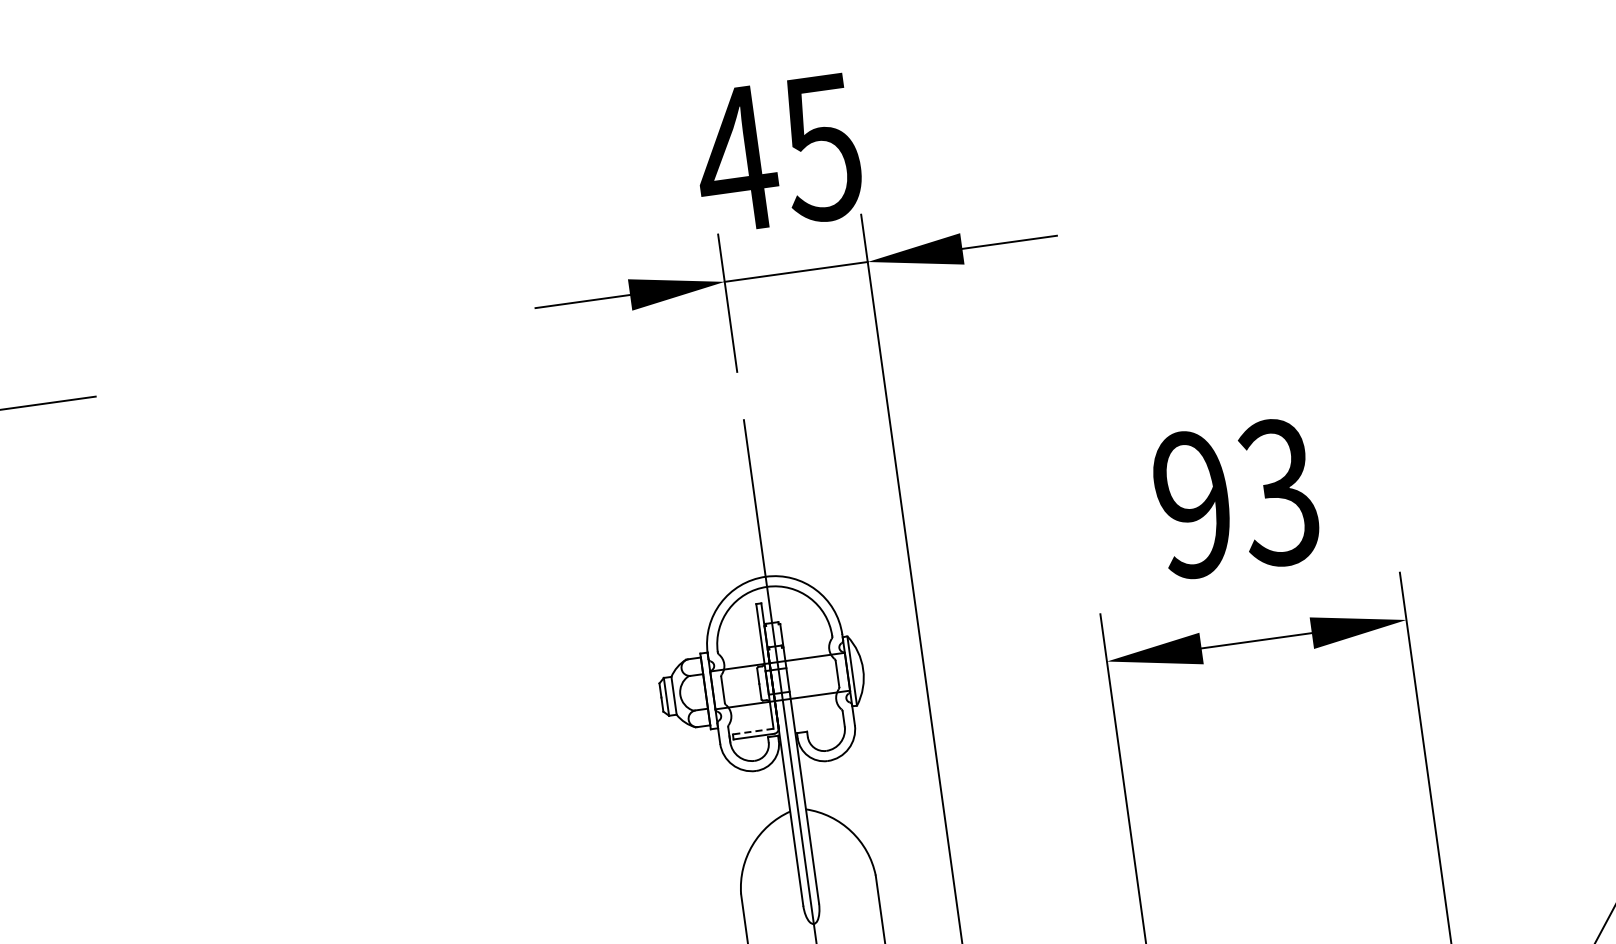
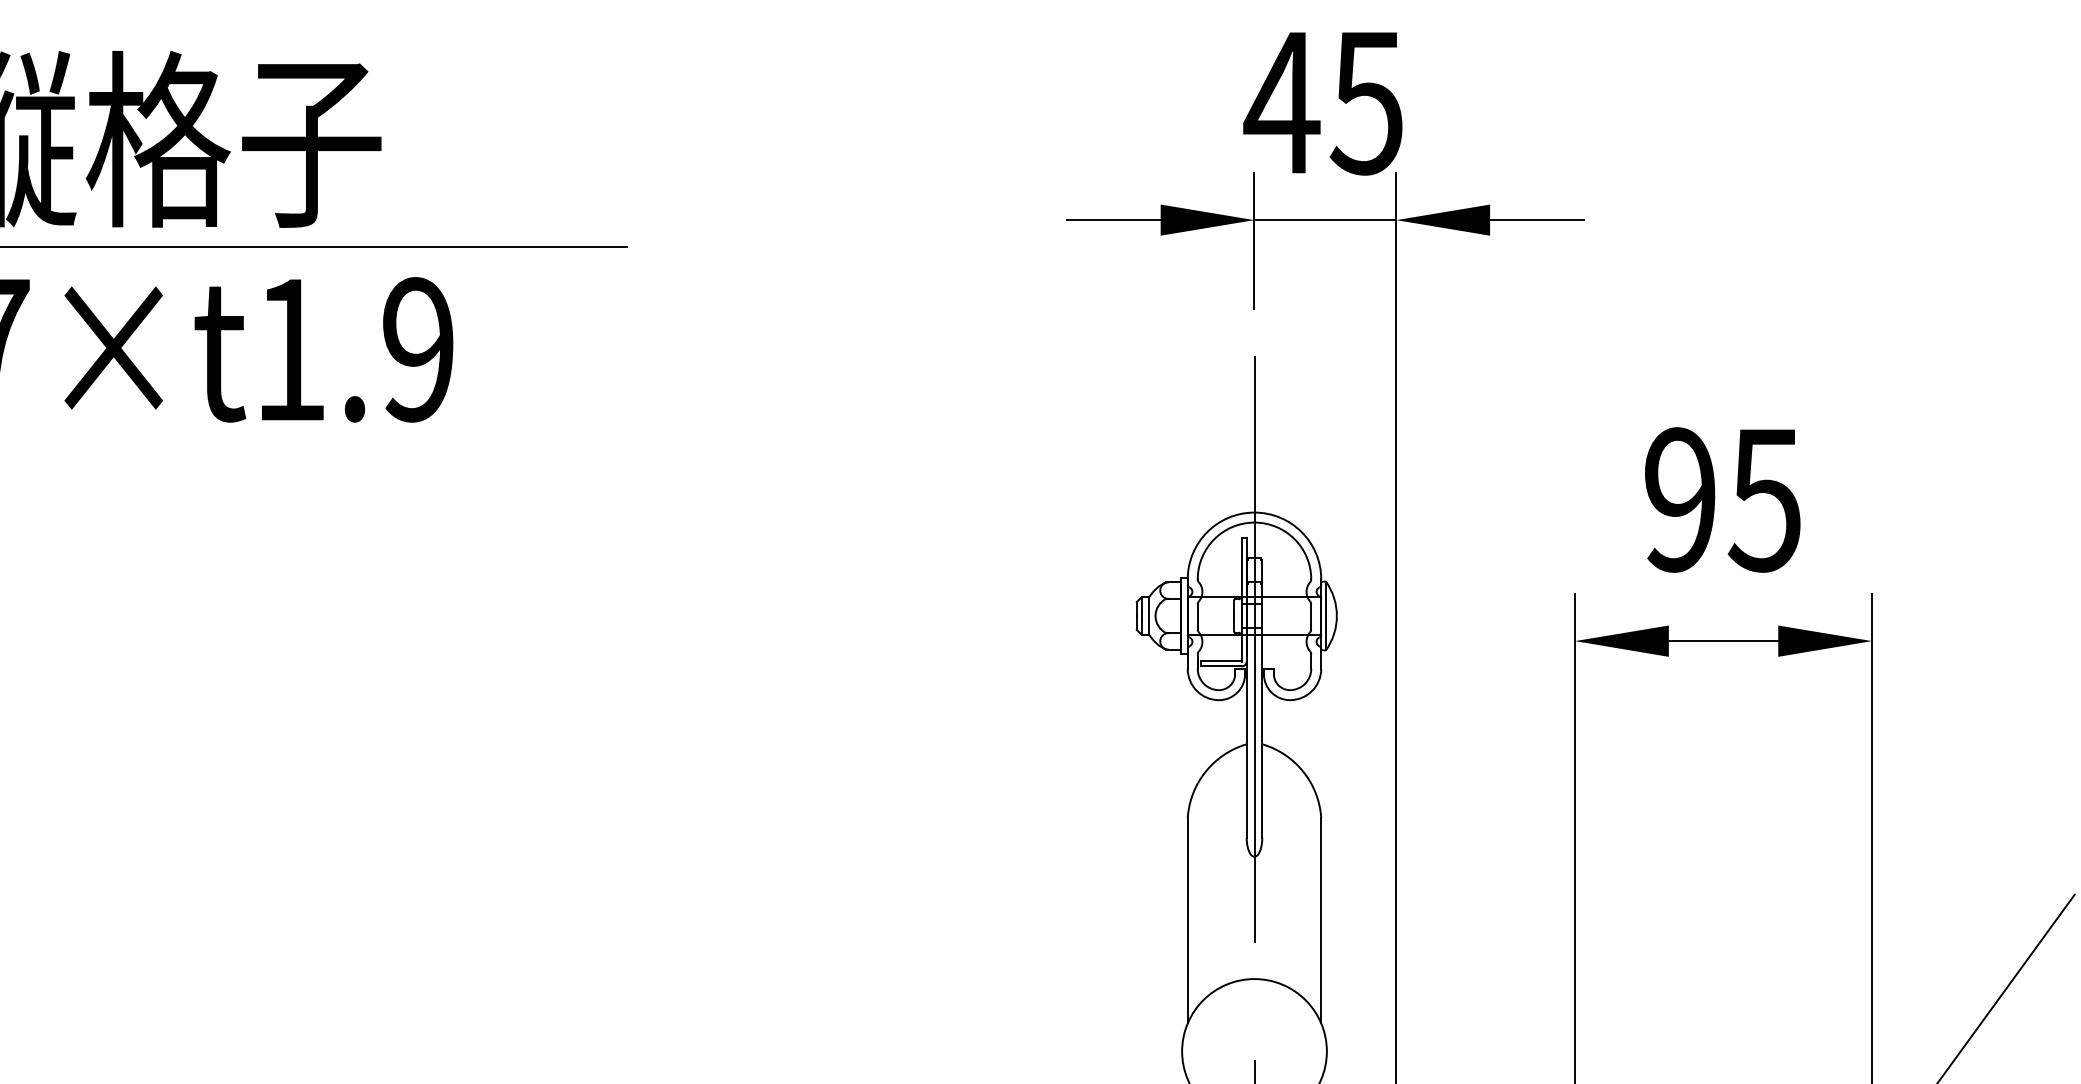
text: (1277, 492) -> (1763, 499), 93 -> 95
line: (753, 731) -> (1221, 661), dashed -> solid

